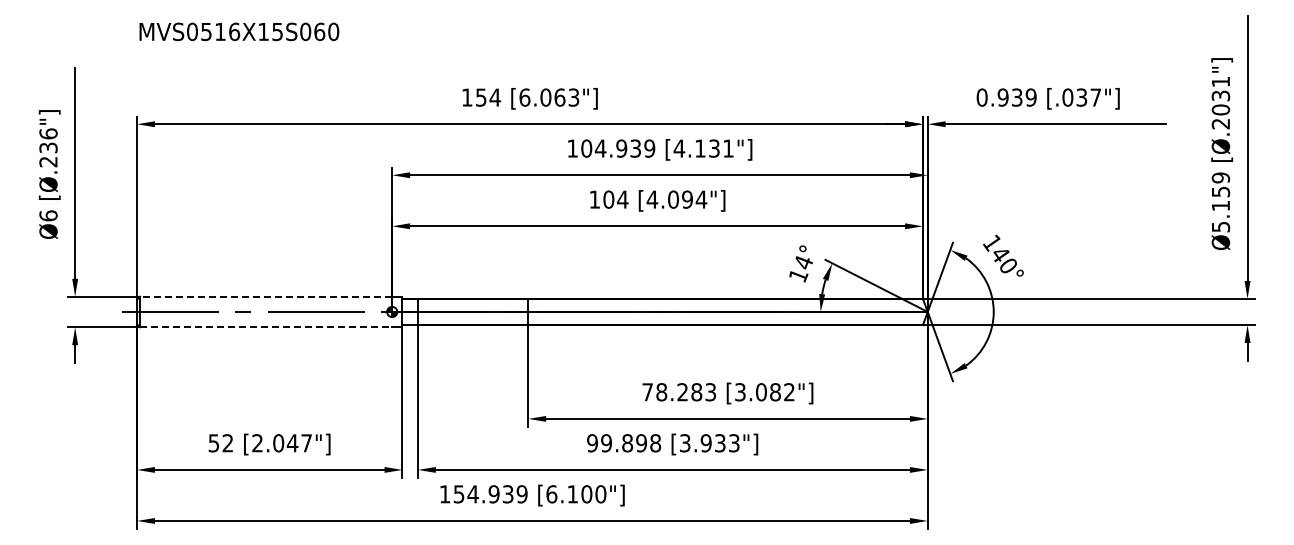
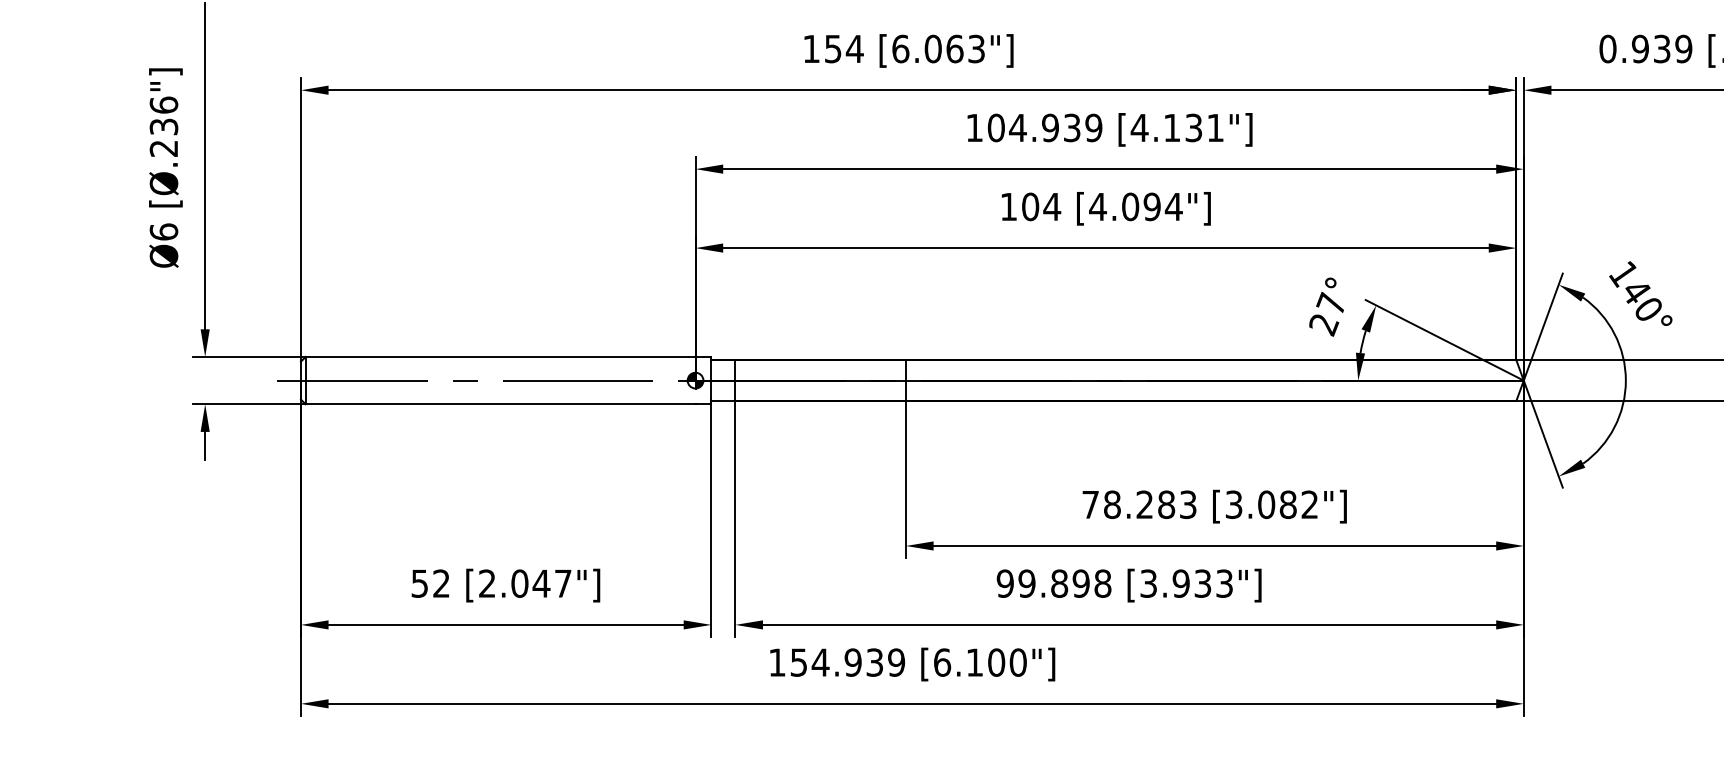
text: (800, 268) -> (1326, 313), 14° -> 27°
line: (265, 296) -> (499, 356), dashed -> solid
line: (266, 327) -> (501, 404), dashed -> solid

